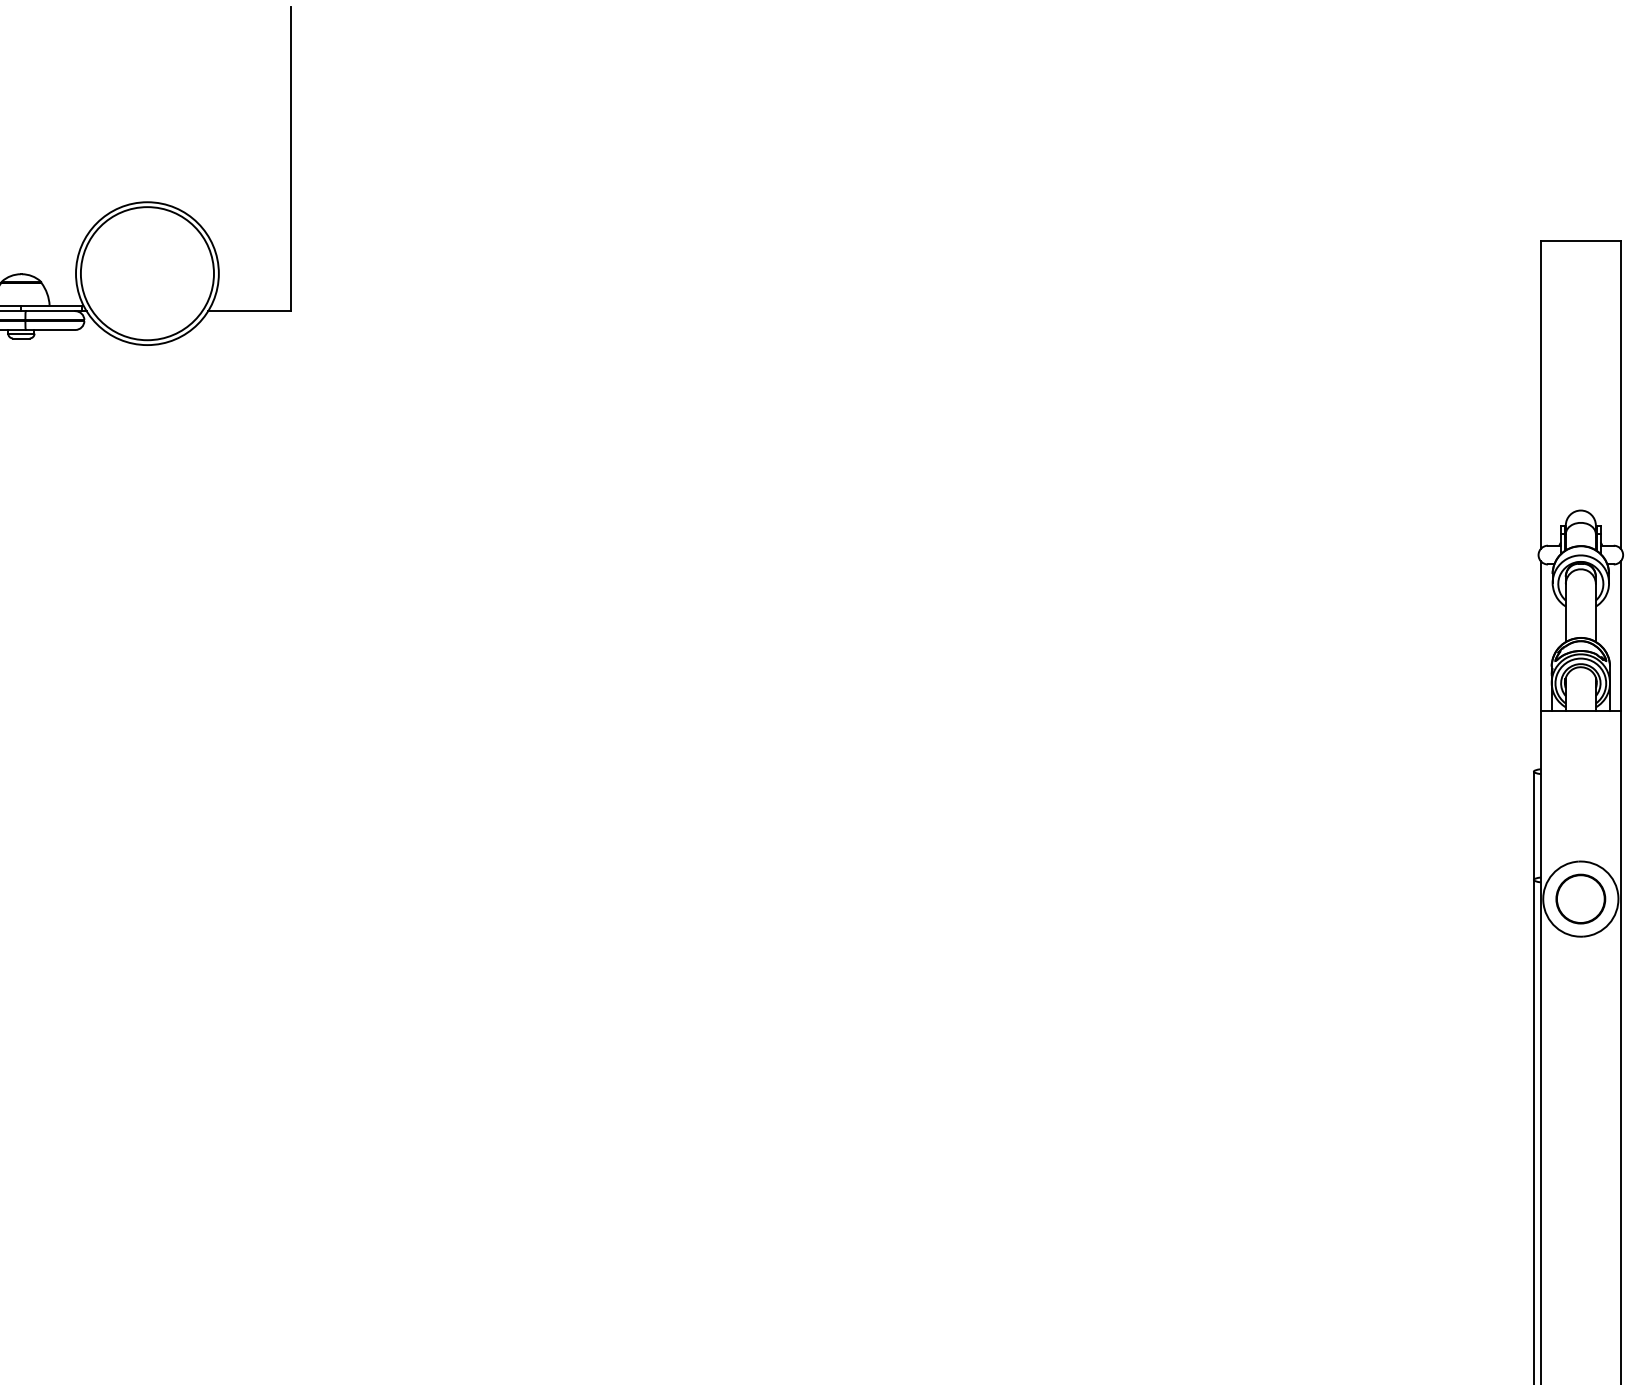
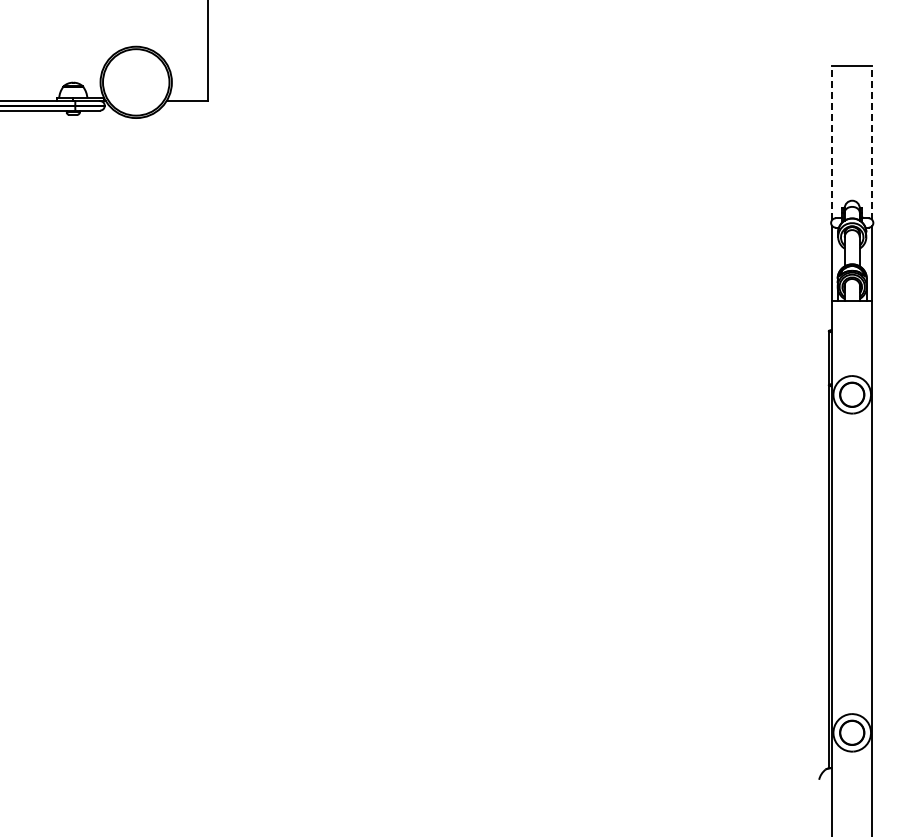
line: (1541, 393) -> (832, 142), solid -> dashed
line: (1621, 393) -> (872, 142), solid -> dashed

